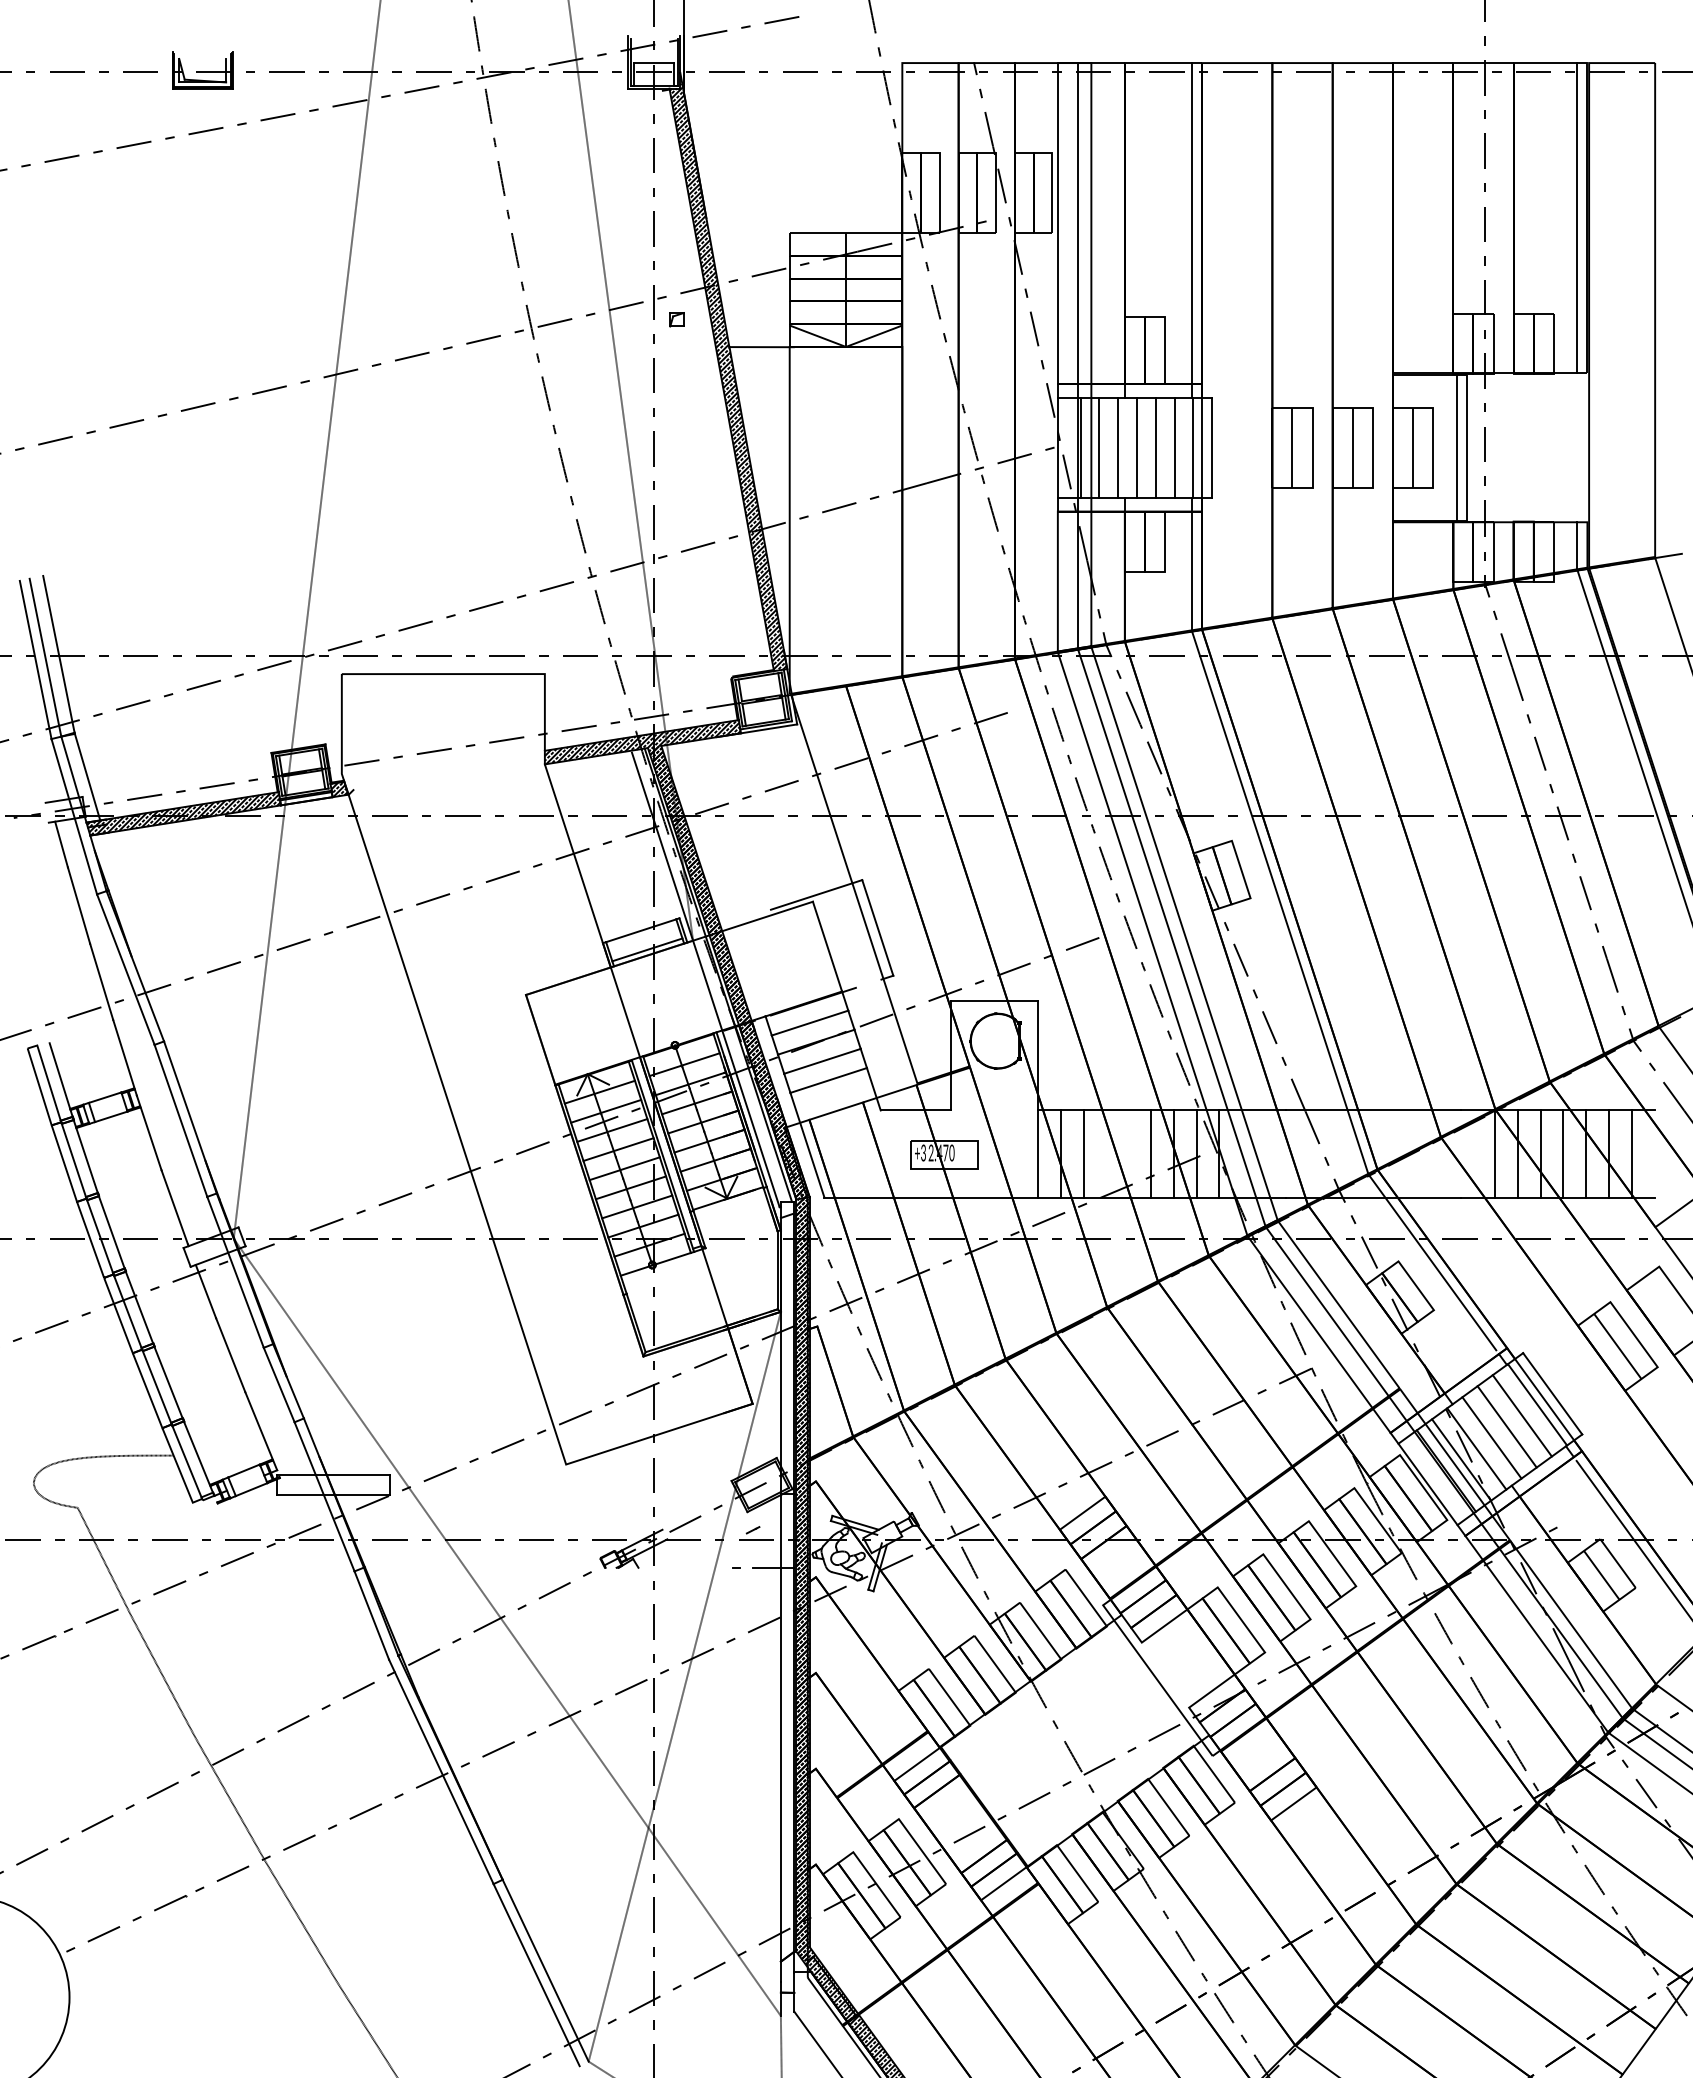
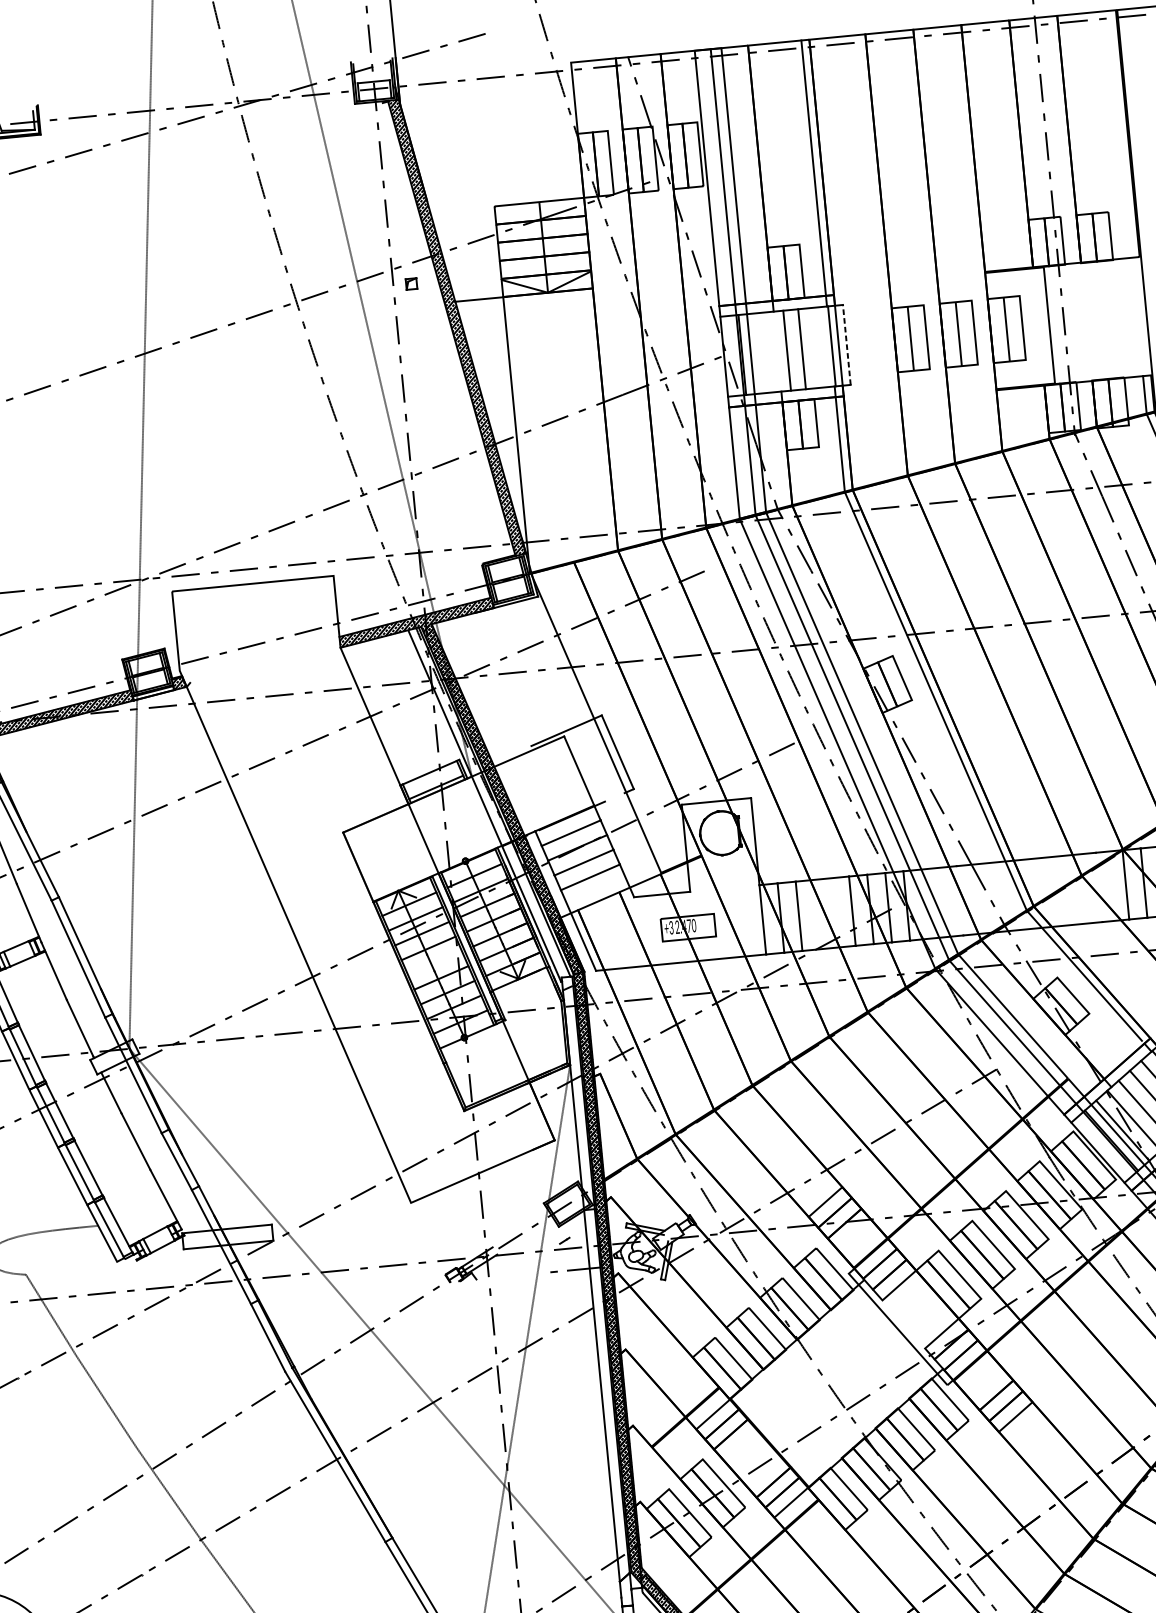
line: (1577, 218) -> (1119, 134), removed
line: (1099, 447) -> (757, 353), removed
line: (1118, 447) -> (772, 351), removed
line: (1174, 447) -> (816, 347), removed
line: (1212, 447) -> (847, 344), solid -> dashed
line: (1456, 447) -> (1041, 325), removed
line: (624, 1168) -> (434, 963), removed

